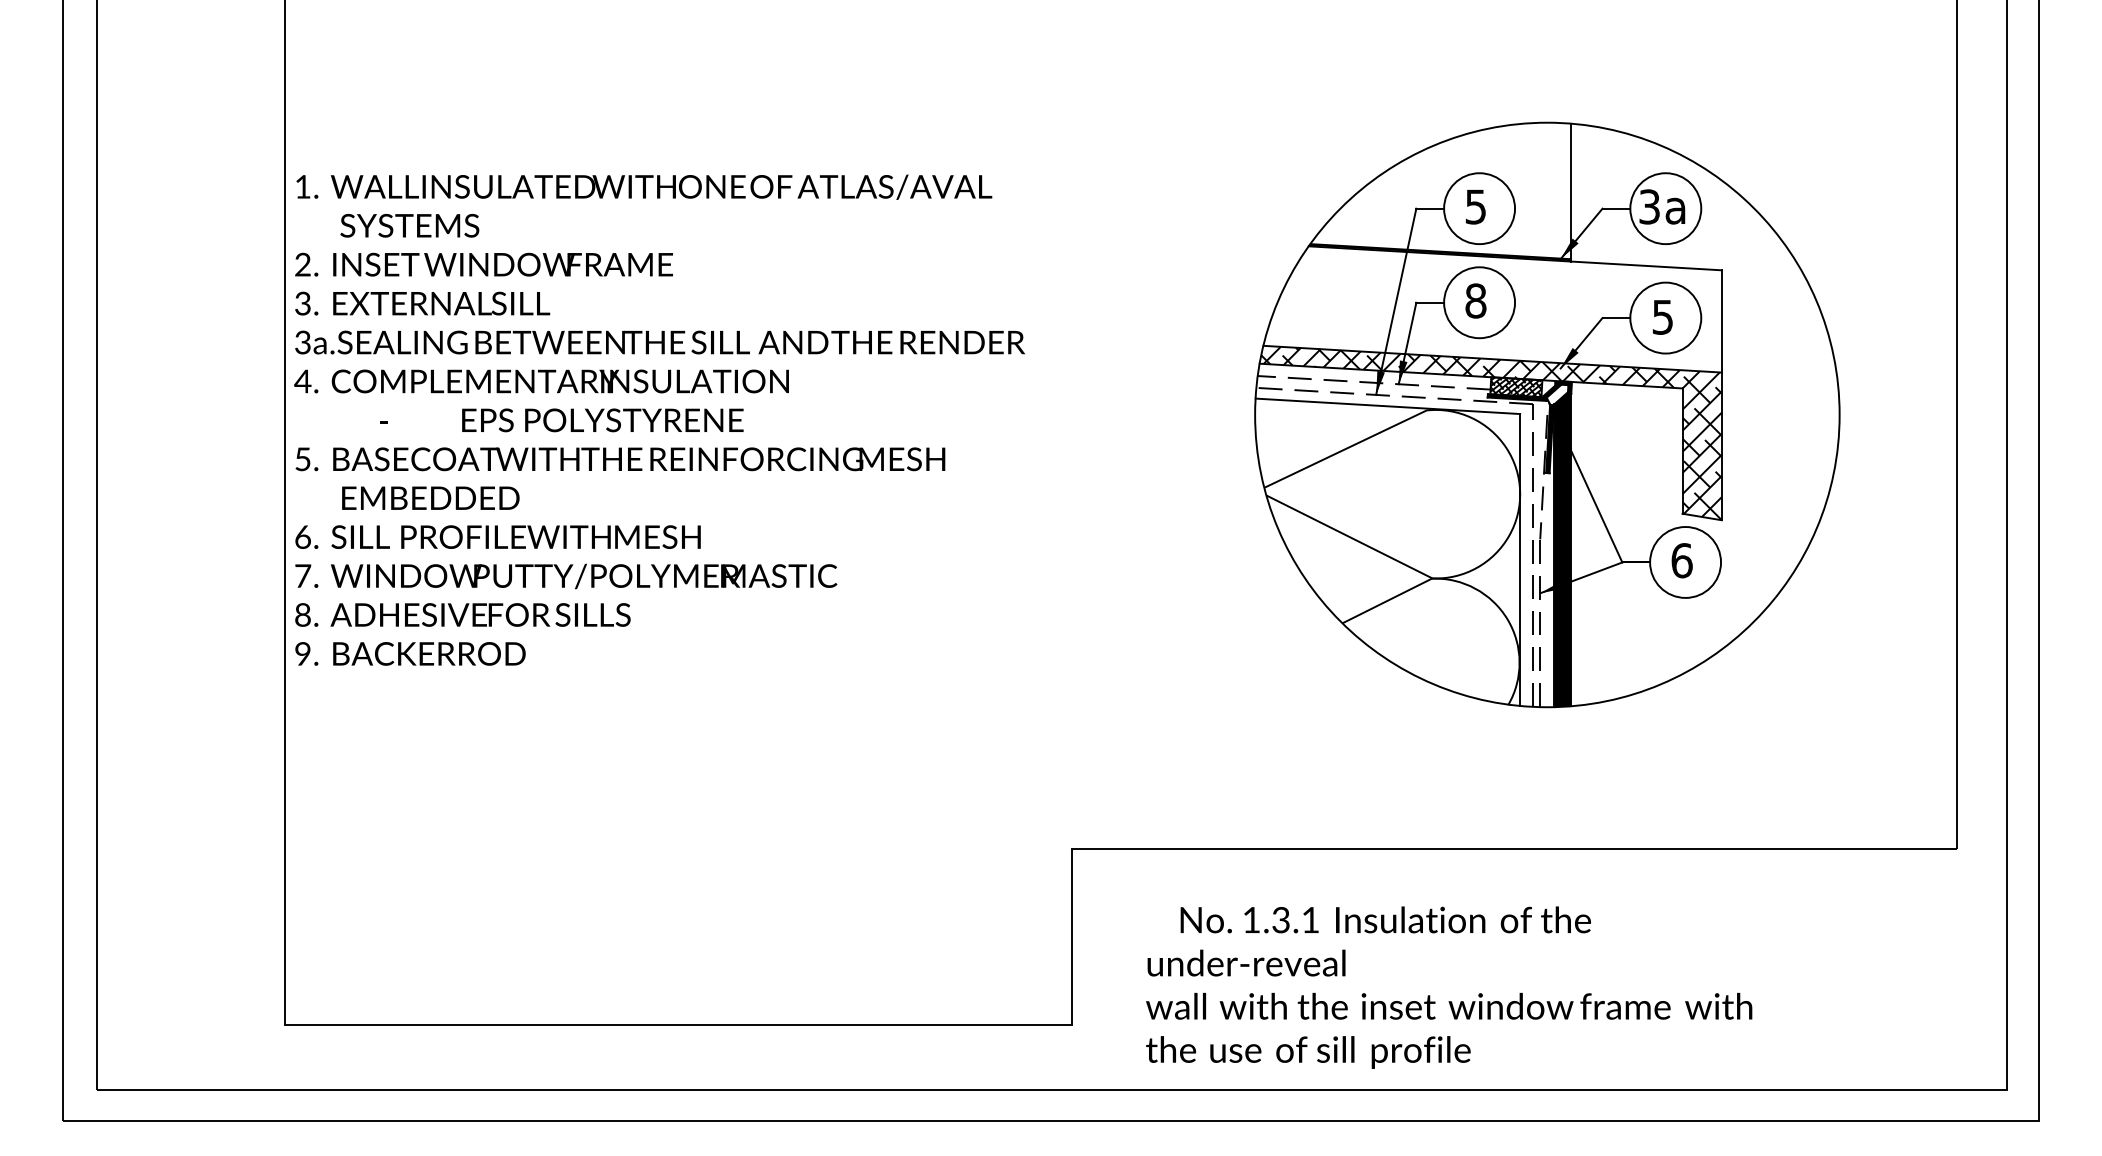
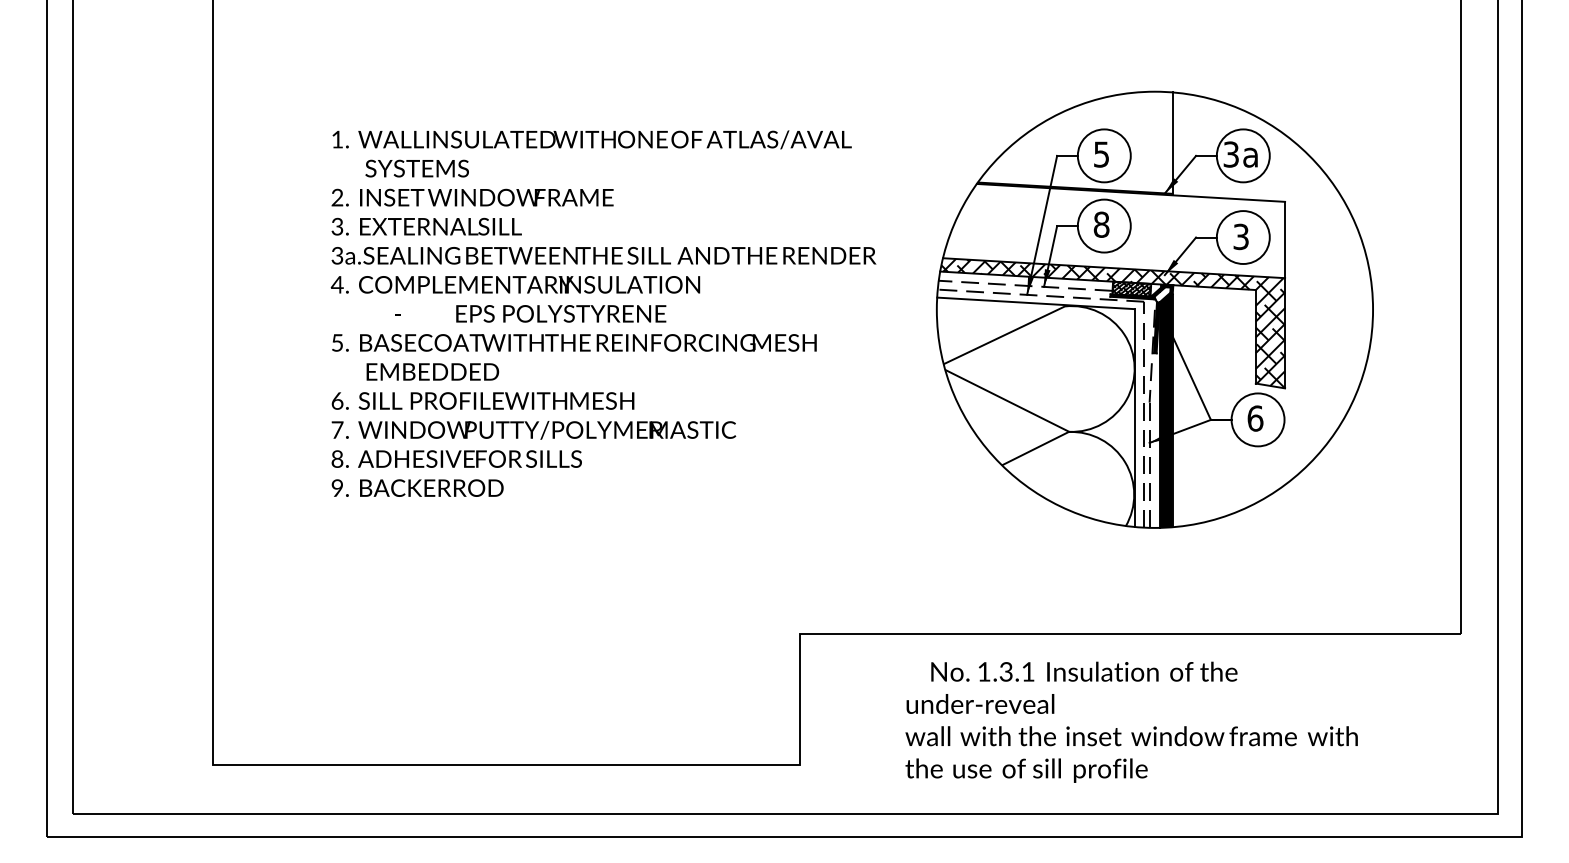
text: (1662, 316) -> (1240, 236), 5 -> 3
text: (659, 419) -> (603, 313), moved
text: (1449, 987) -> (1131, 722), moved

